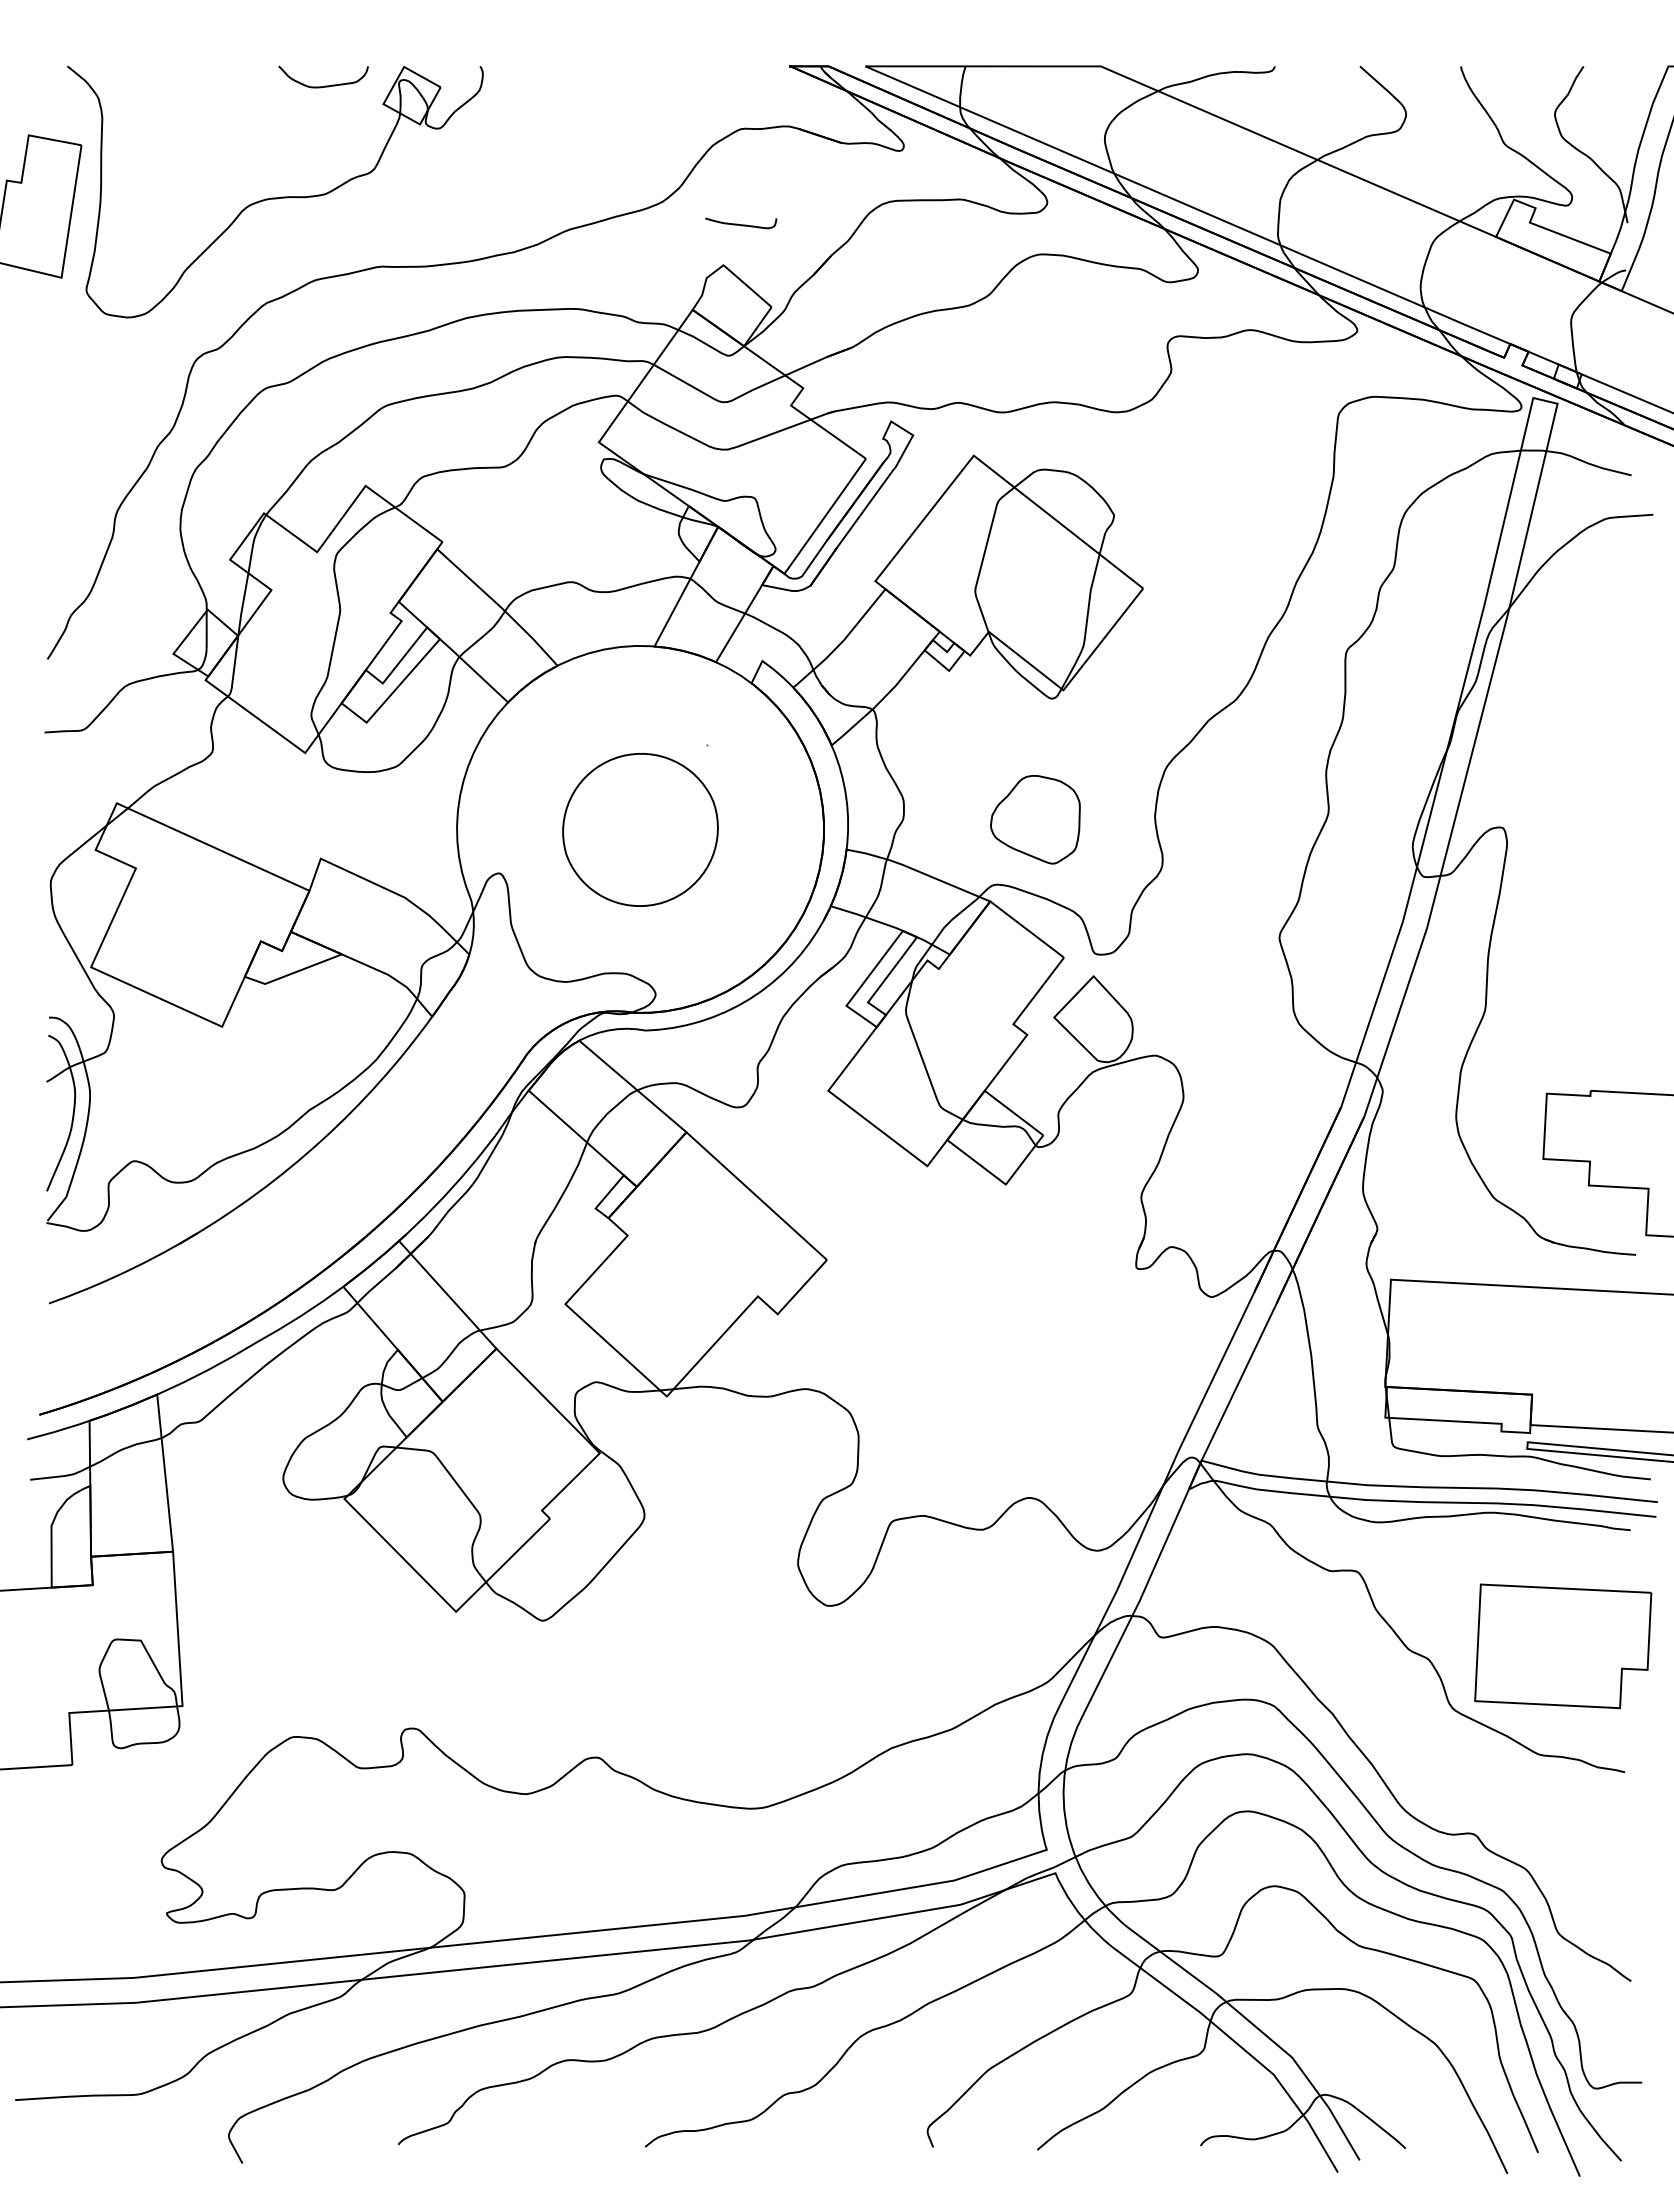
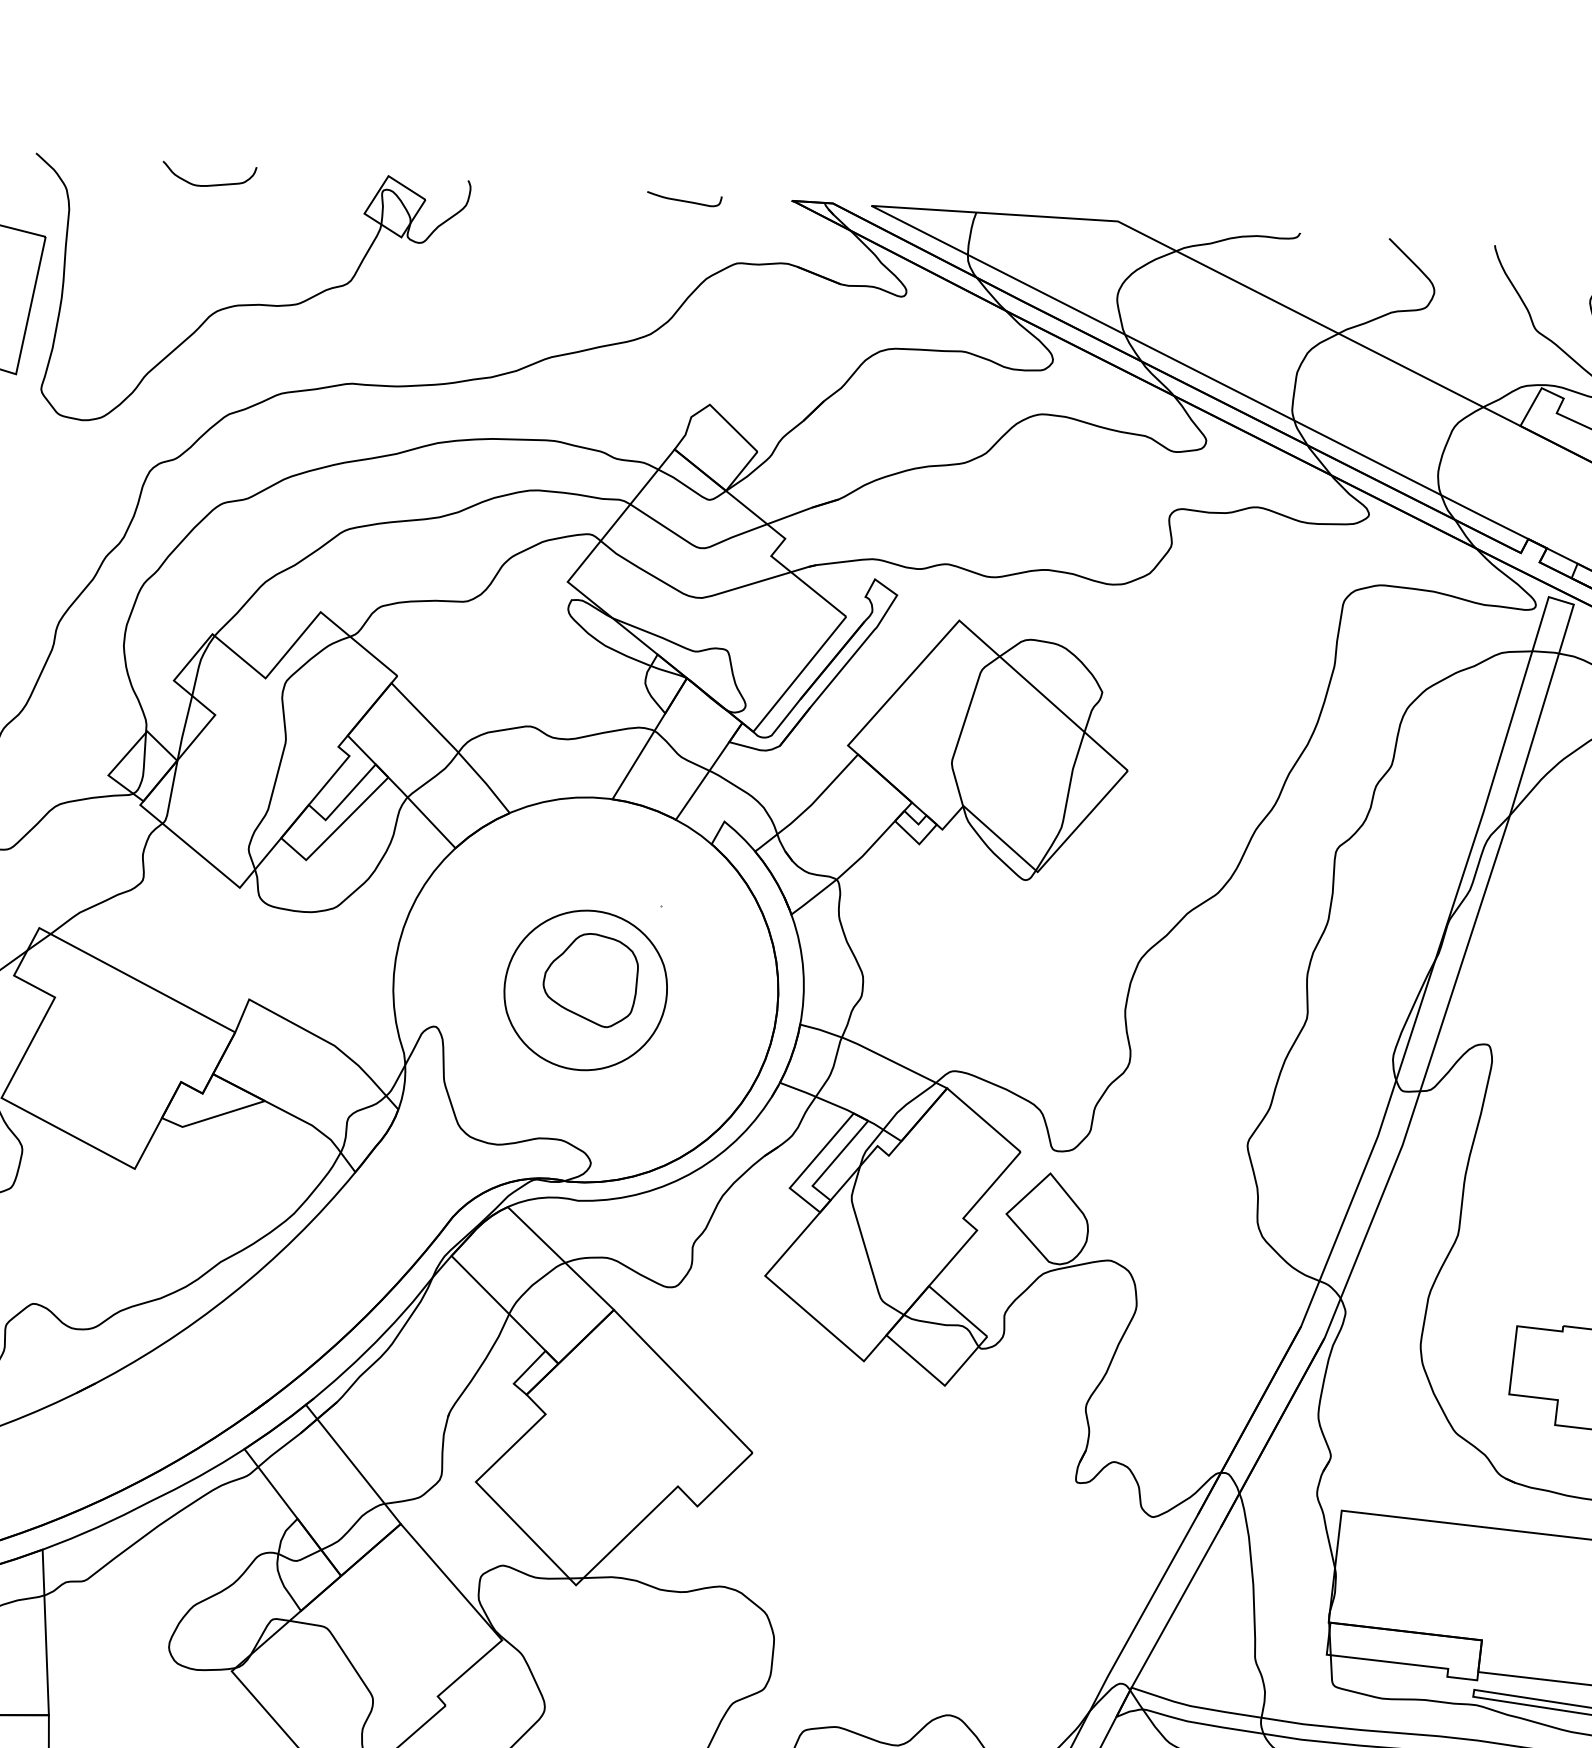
curve: (324, 85) -> (209, 184), moved
curve: (741, 224) -> (684, 200), moved
part: (1035, 819) -> (590, 979), moved

